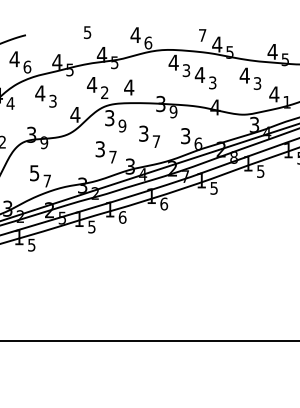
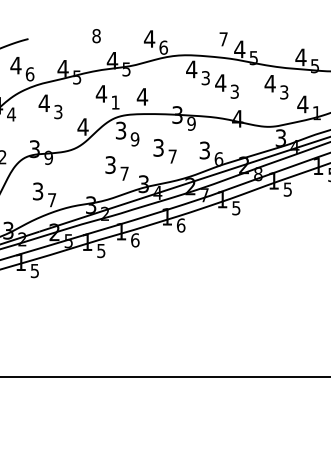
text: (87, 32) -> (96, 36), 5 -> 8
text: (104, 92) -> (115, 102), 2 -> 1
text: (35, 172) -> (38, 190), 5 -> 3

